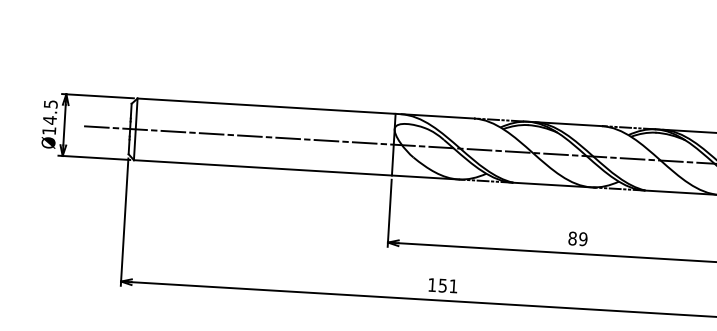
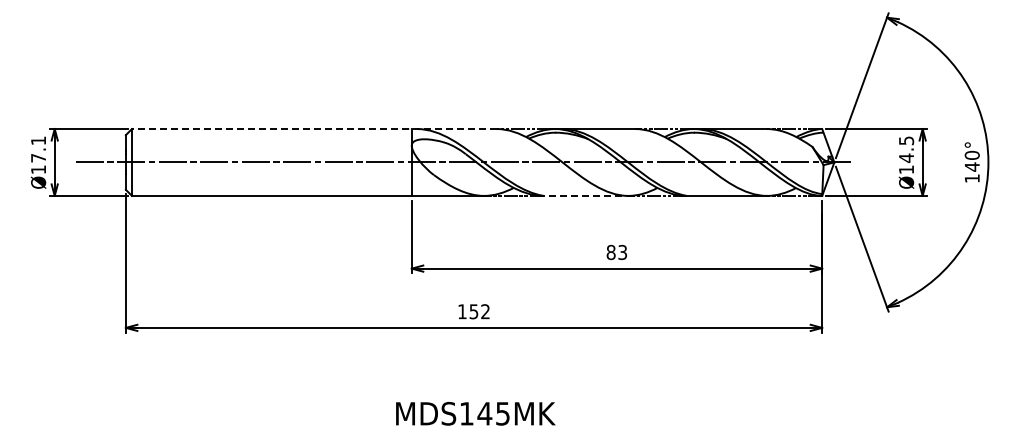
line: (304, 108) -> (313, 129), solid -> dashed
text: (50, 112) -> (38, 149), Ø14.5 -> Ø17.1
line: (553, 184) -> (587, 195), solid -> dashed
text: (583, 239) -> (622, 252), 89 -> 83
text: (453, 286) -> (485, 311), 151 -> 152

